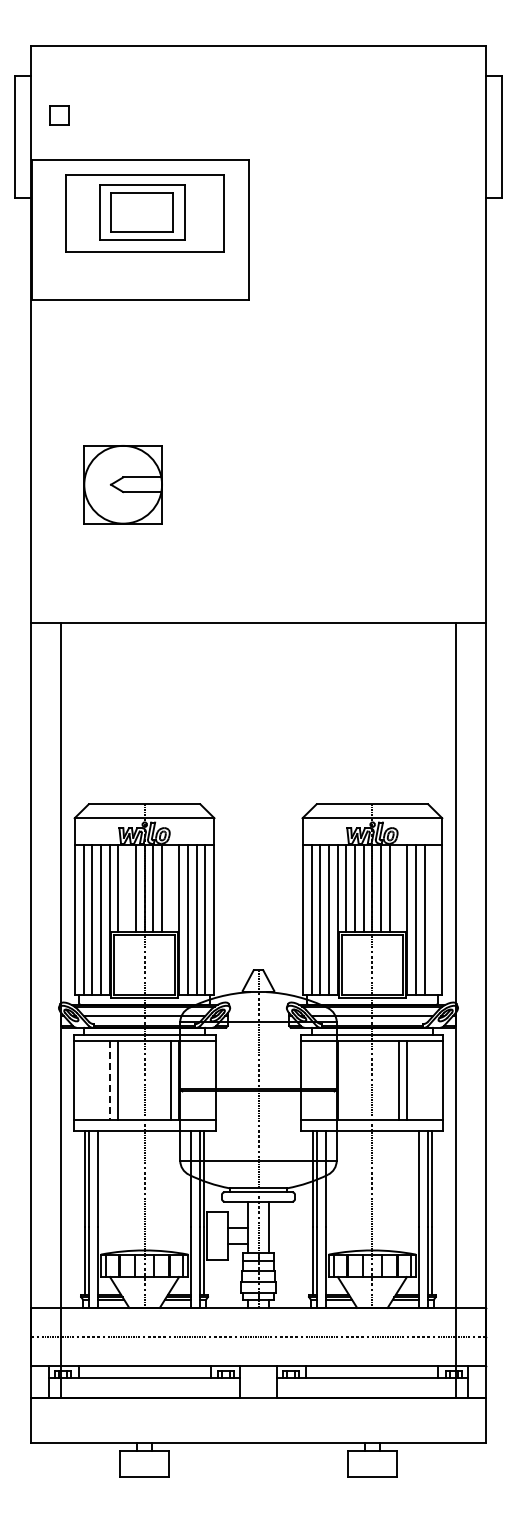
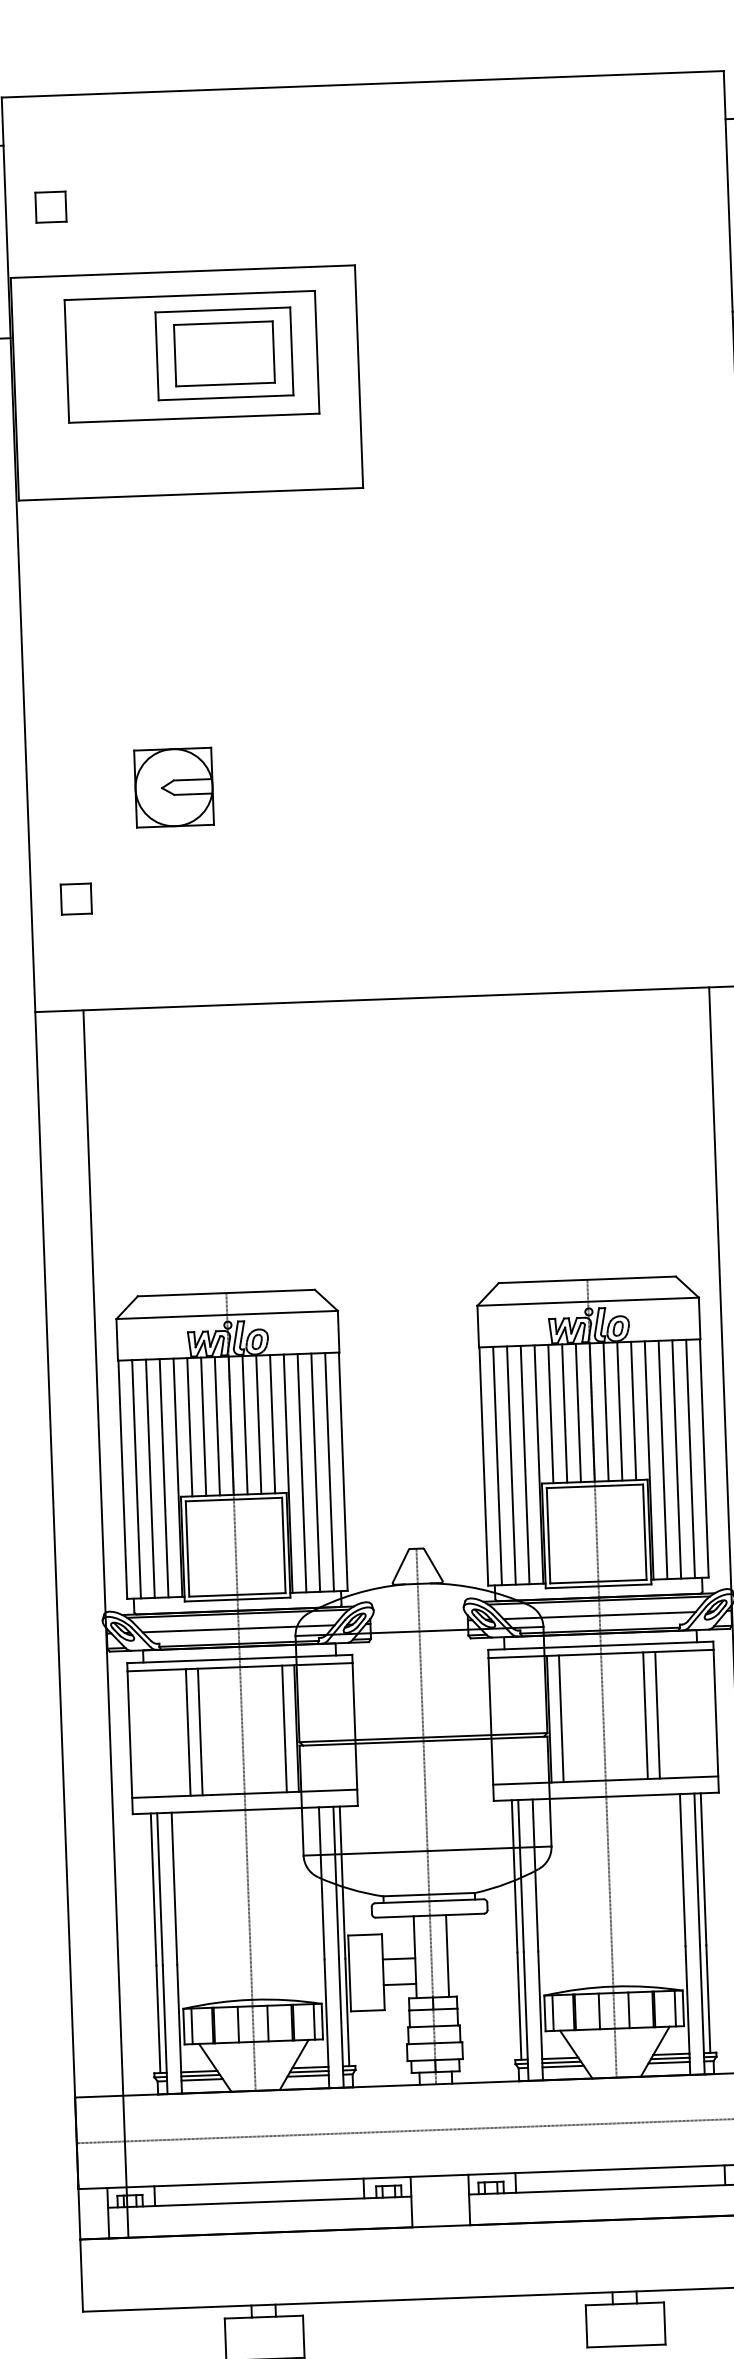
part: (142, 212) -> (225, 354), moved
part: (123, 484) -> (174, 787), size x0.62
part: (59, 552) -> (76, 898), added
line: (127, 887) -> (204, 1425), added
line: (170, 887) -> (272, 1423), added
line: (398, 887) -> (633, 1409), added
line: (433, 919) -> (690, 1458), added
line: (110, 1080) -> (188, 1732), dashed -> solid
line: (345, 1080) -> (560, 1718), added

